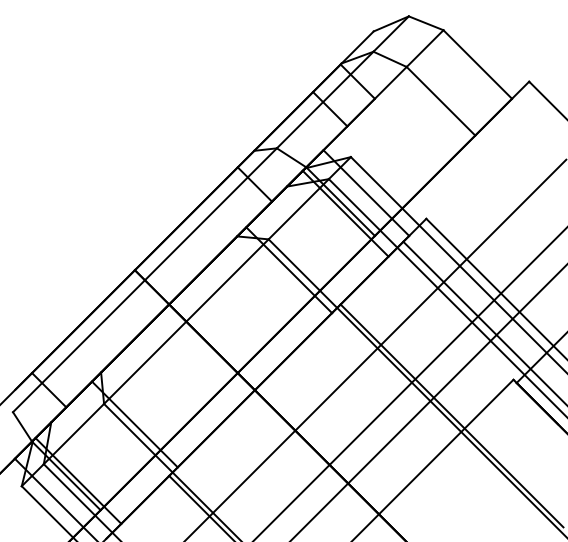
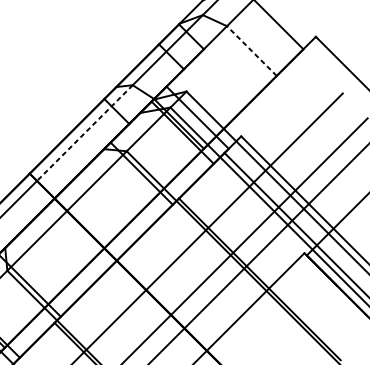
line: (440, 100) -> (251, 50), solid -> dashed
line: (210, 214) -> (84, 133), solid -> dashed

